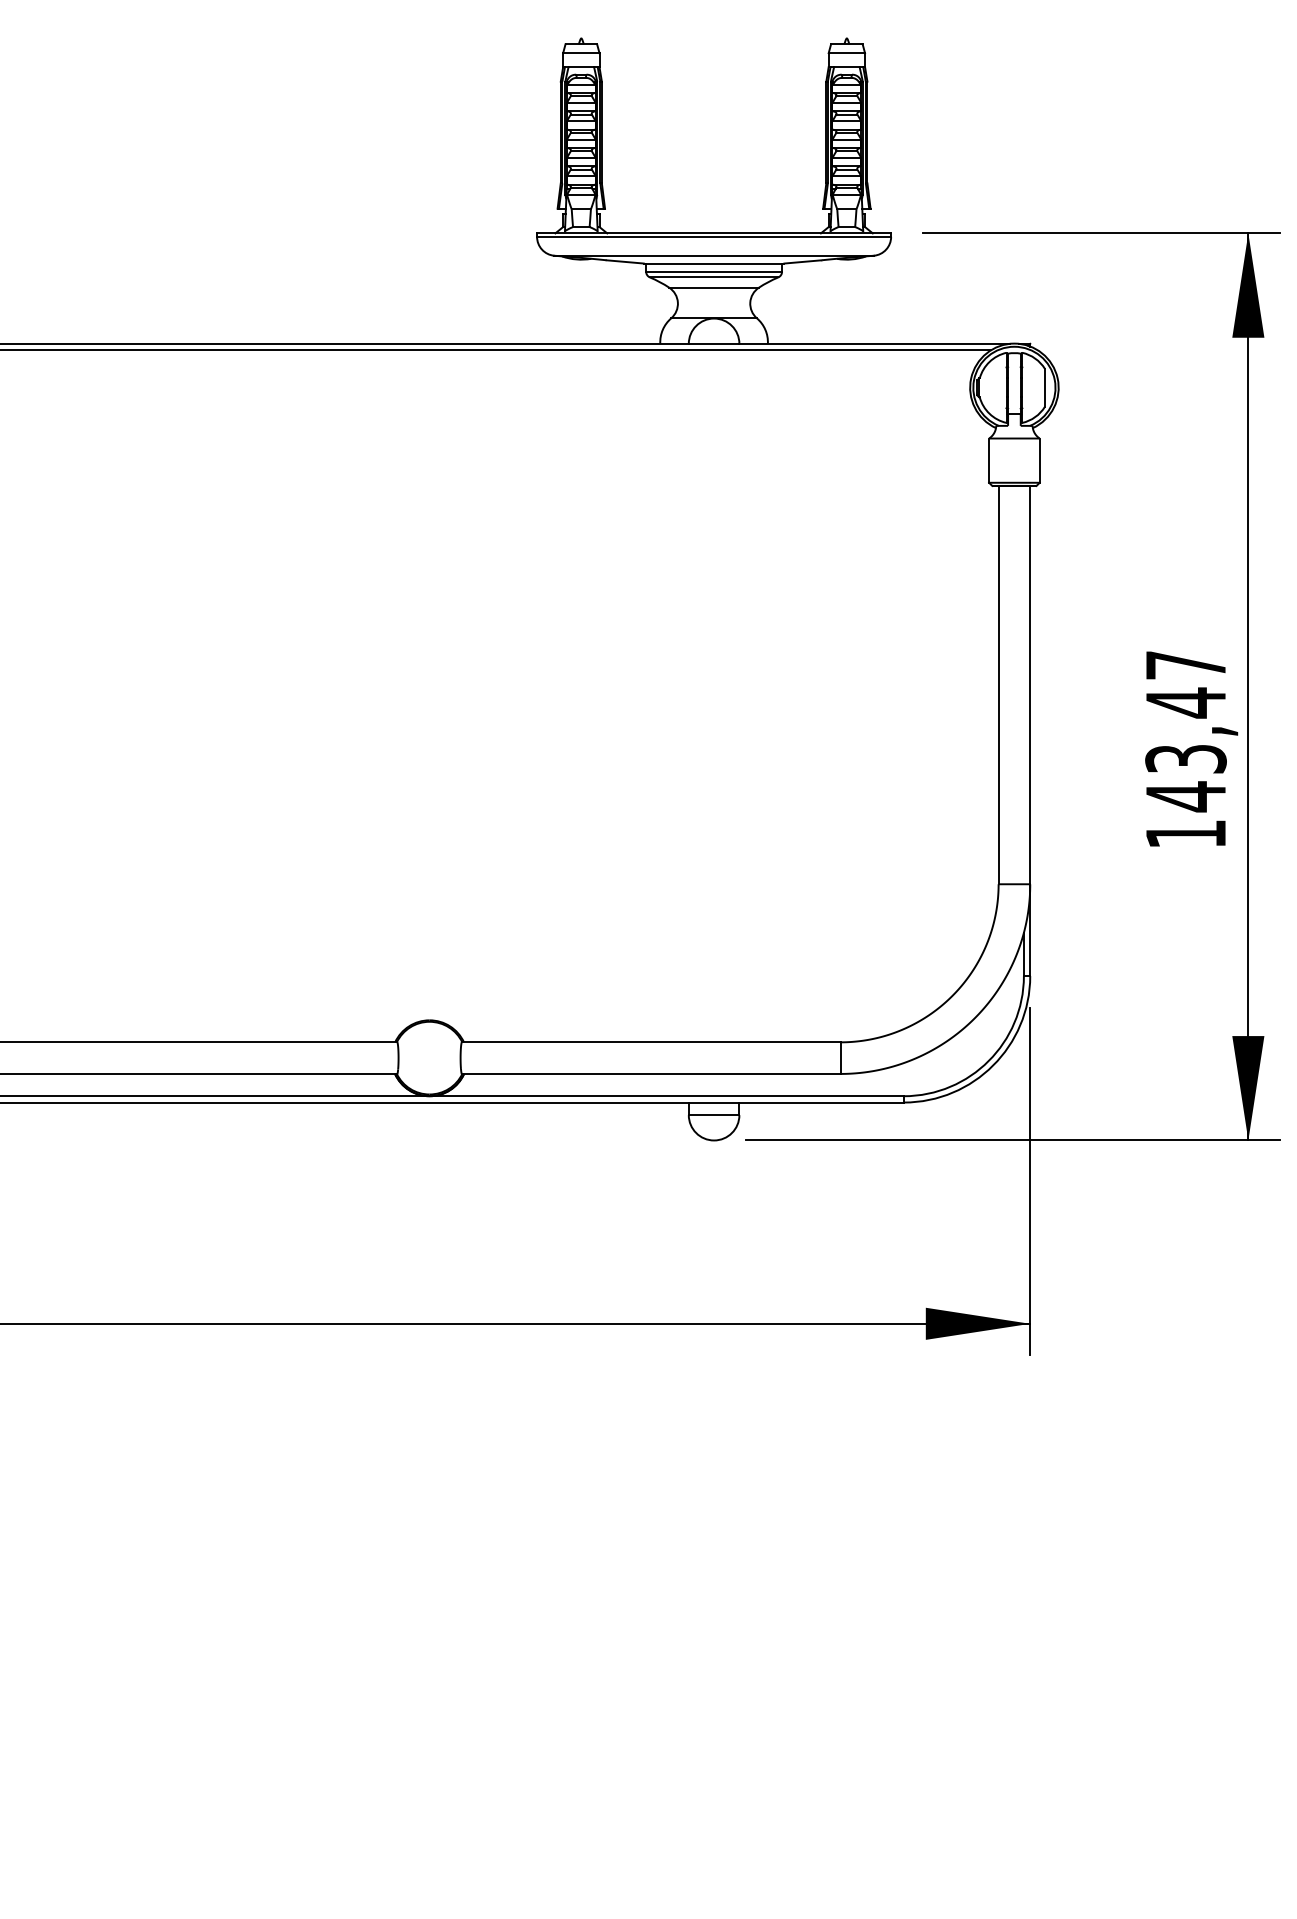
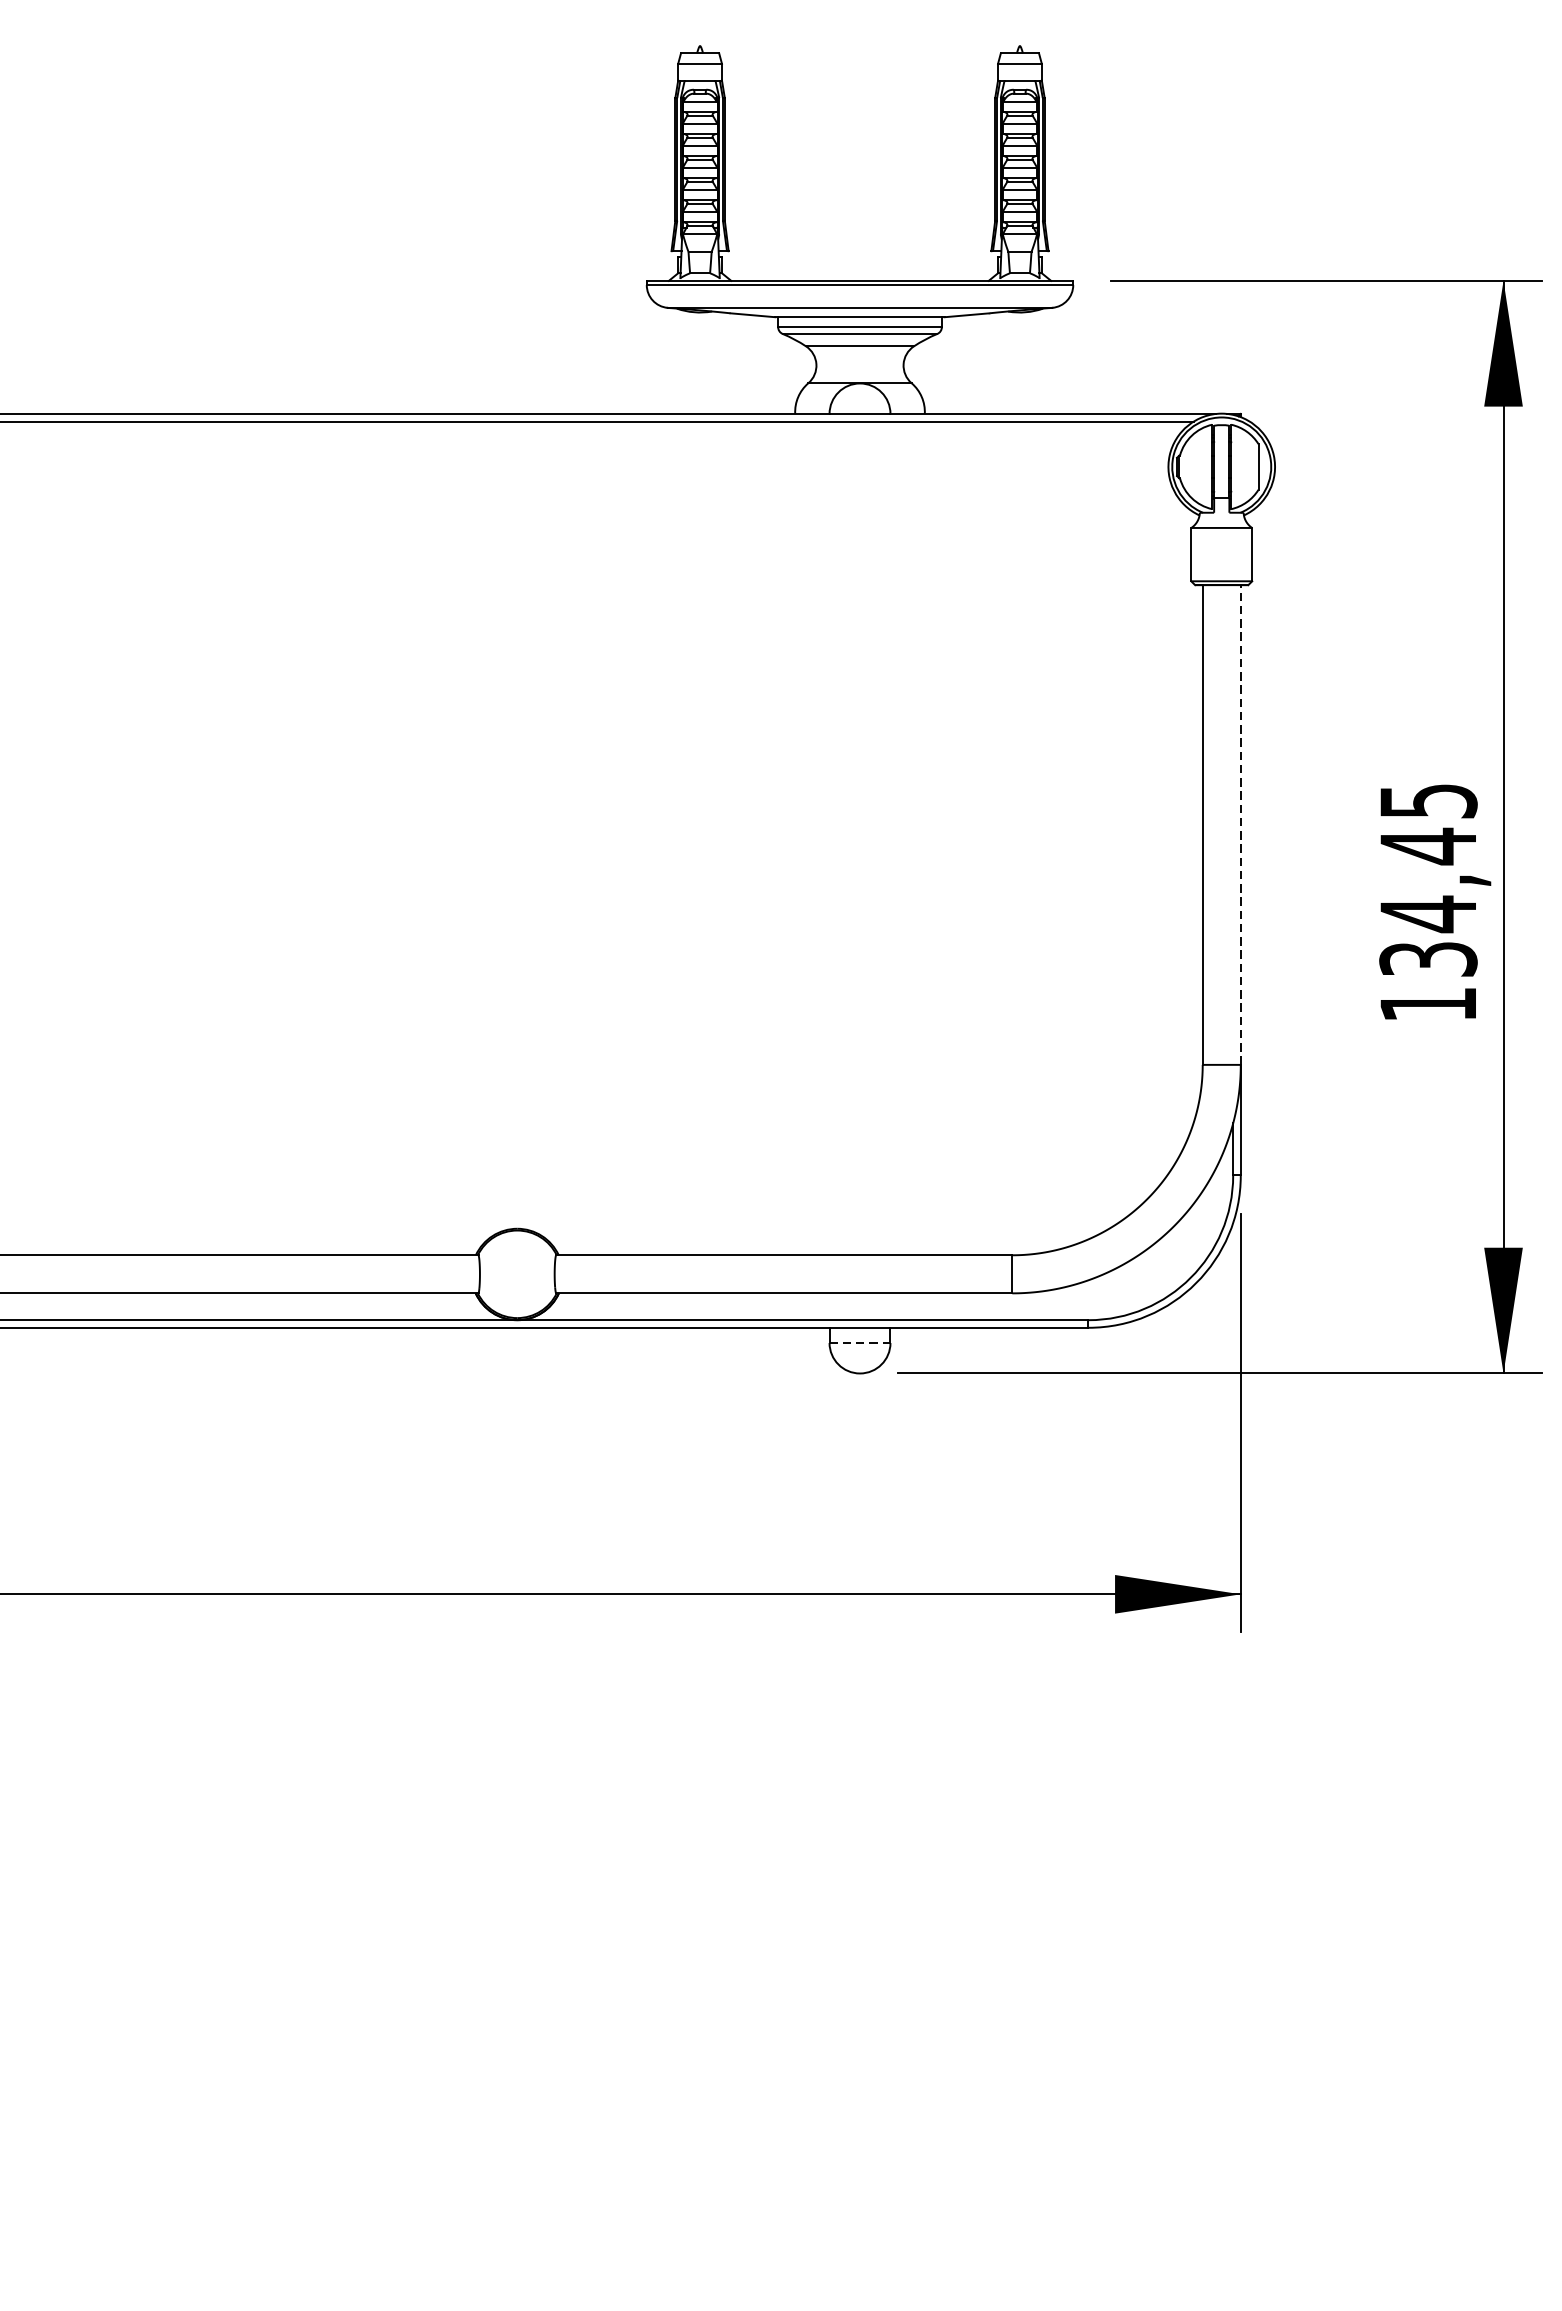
line: (1030, 684) -> (1241, 824), solid -> dashed
text: (1185, 731) -> (1427, 880), 143,47 -> 134,45
line: (714, 1115) -> (860, 1343), solid -> dashed

